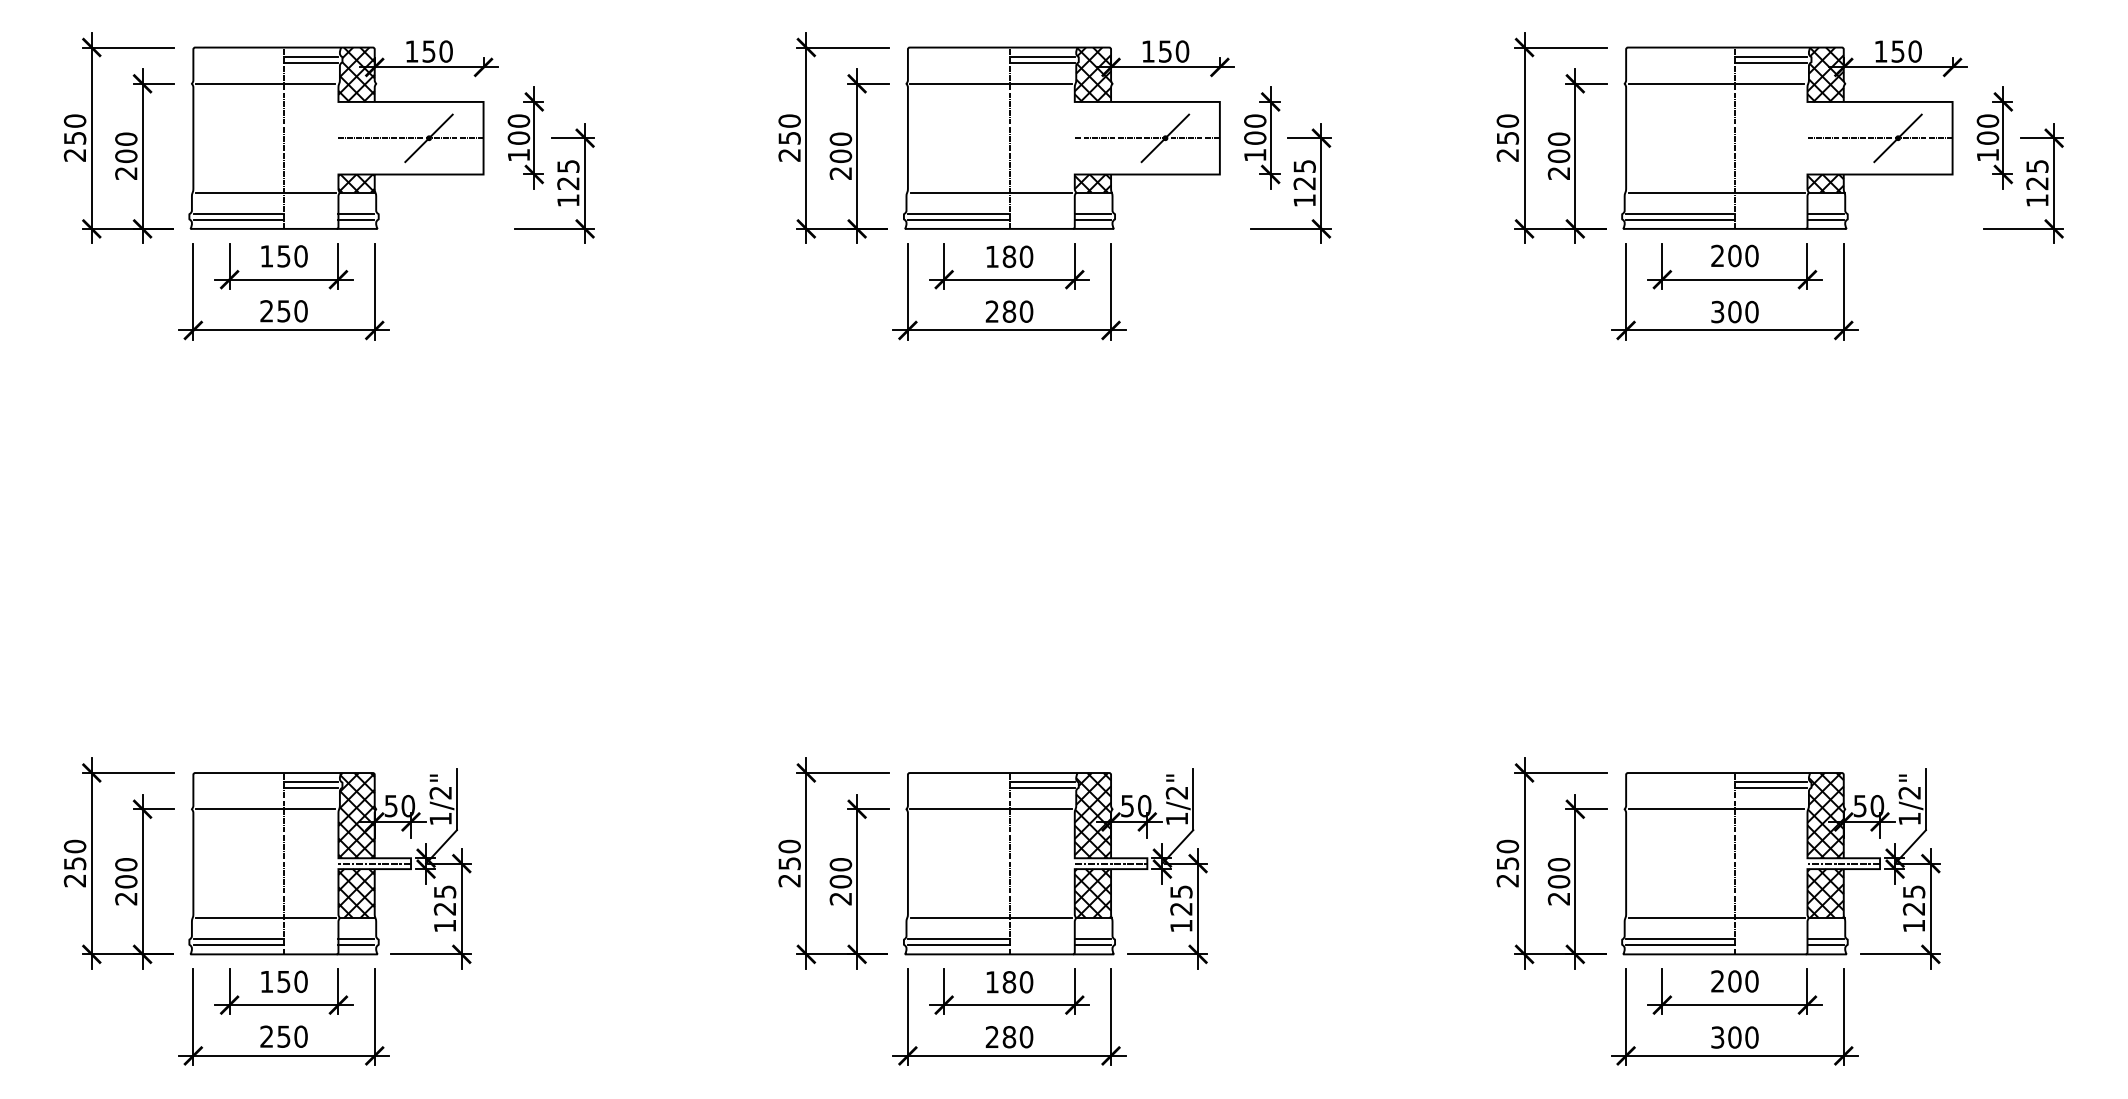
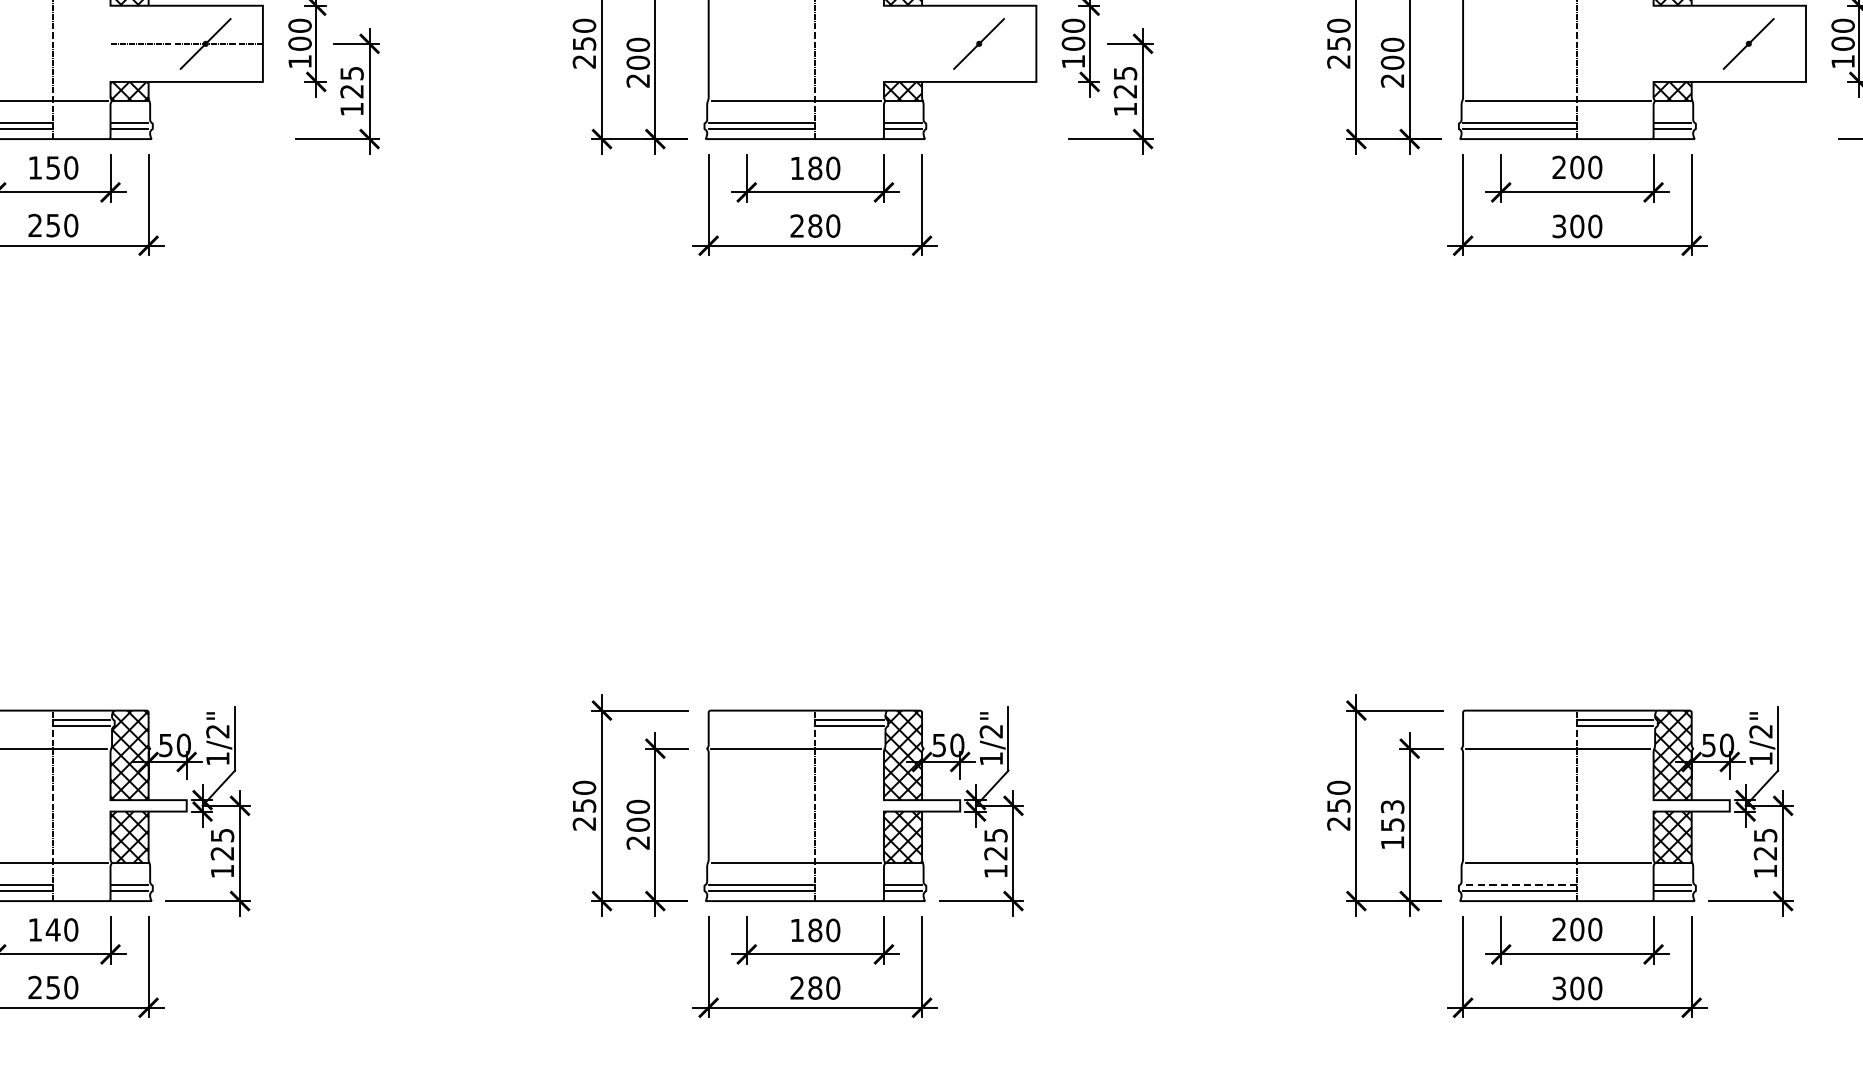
line: (1146, 138) -> (959, 44), removed
line: (1879, 138) -> (1729, 44), removed
line: (374, 863) -> (148, 805), removed
line: (1110, 863) -> (921, 805), removed
line: (1843, 863) -> (1691, 805), removed
text: (1558, 881) -> (1392, 824), 200 -> 153
line: (1680, 939) -> (1520, 885), solid -> dashed
text: (283, 982) -> (52, 930), 150 -> 140

